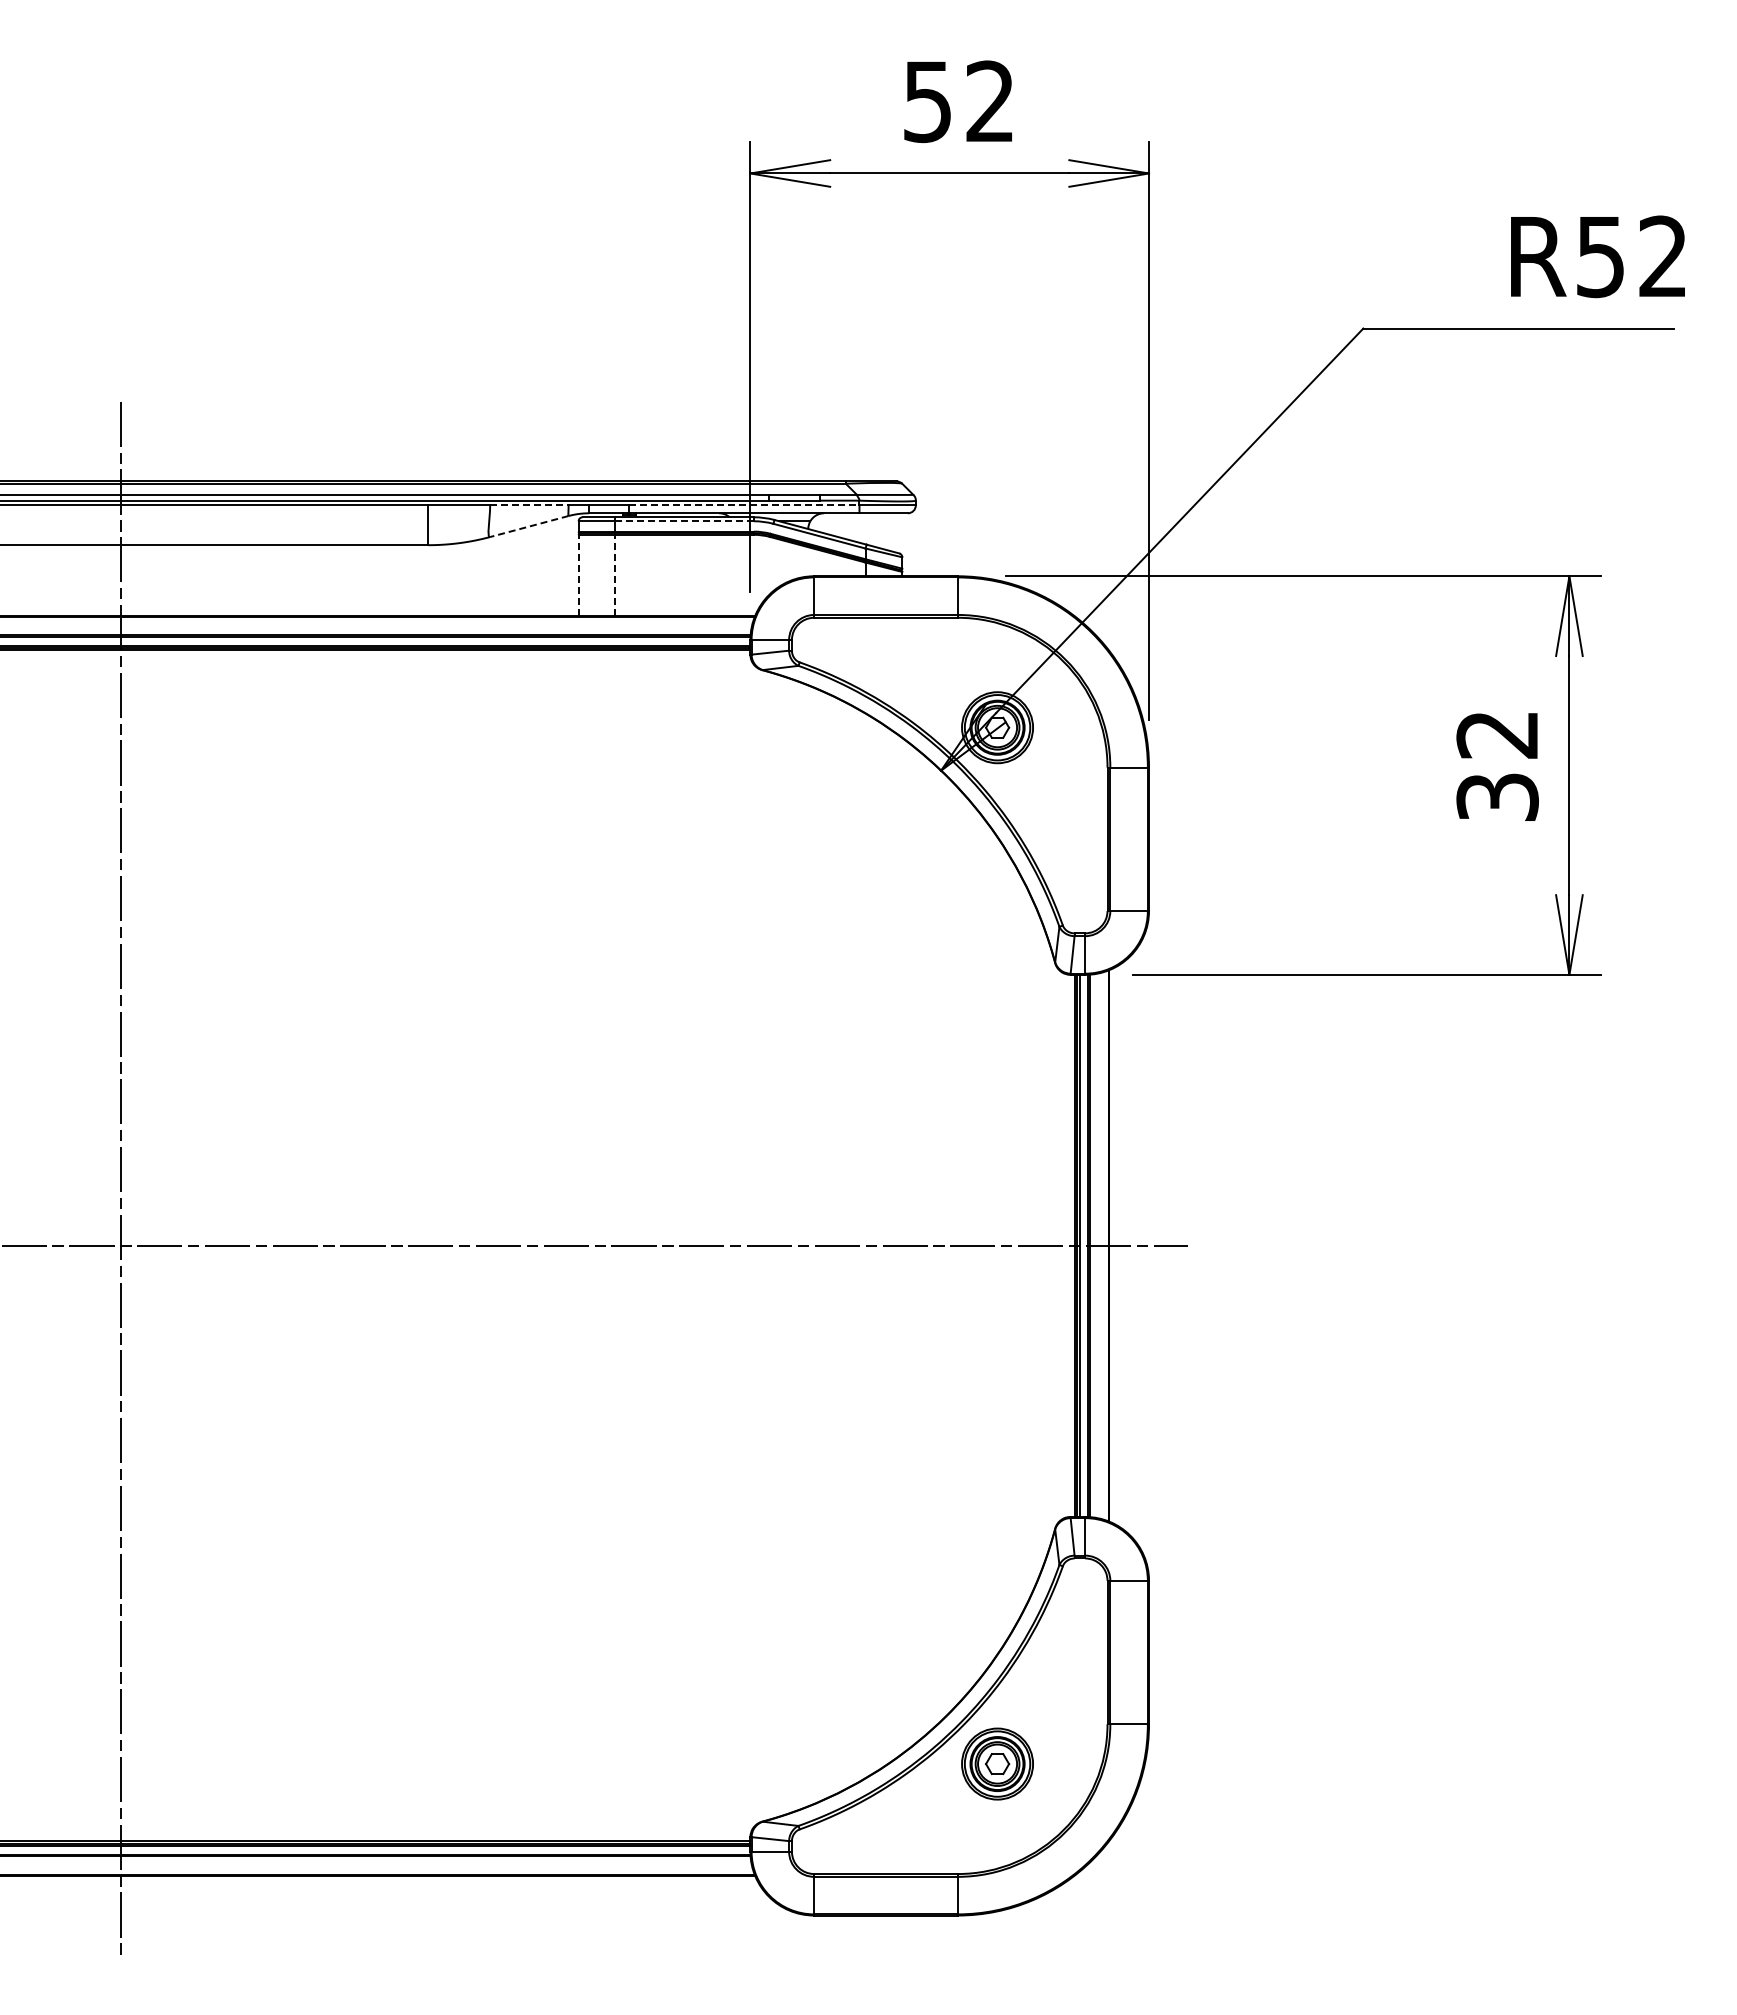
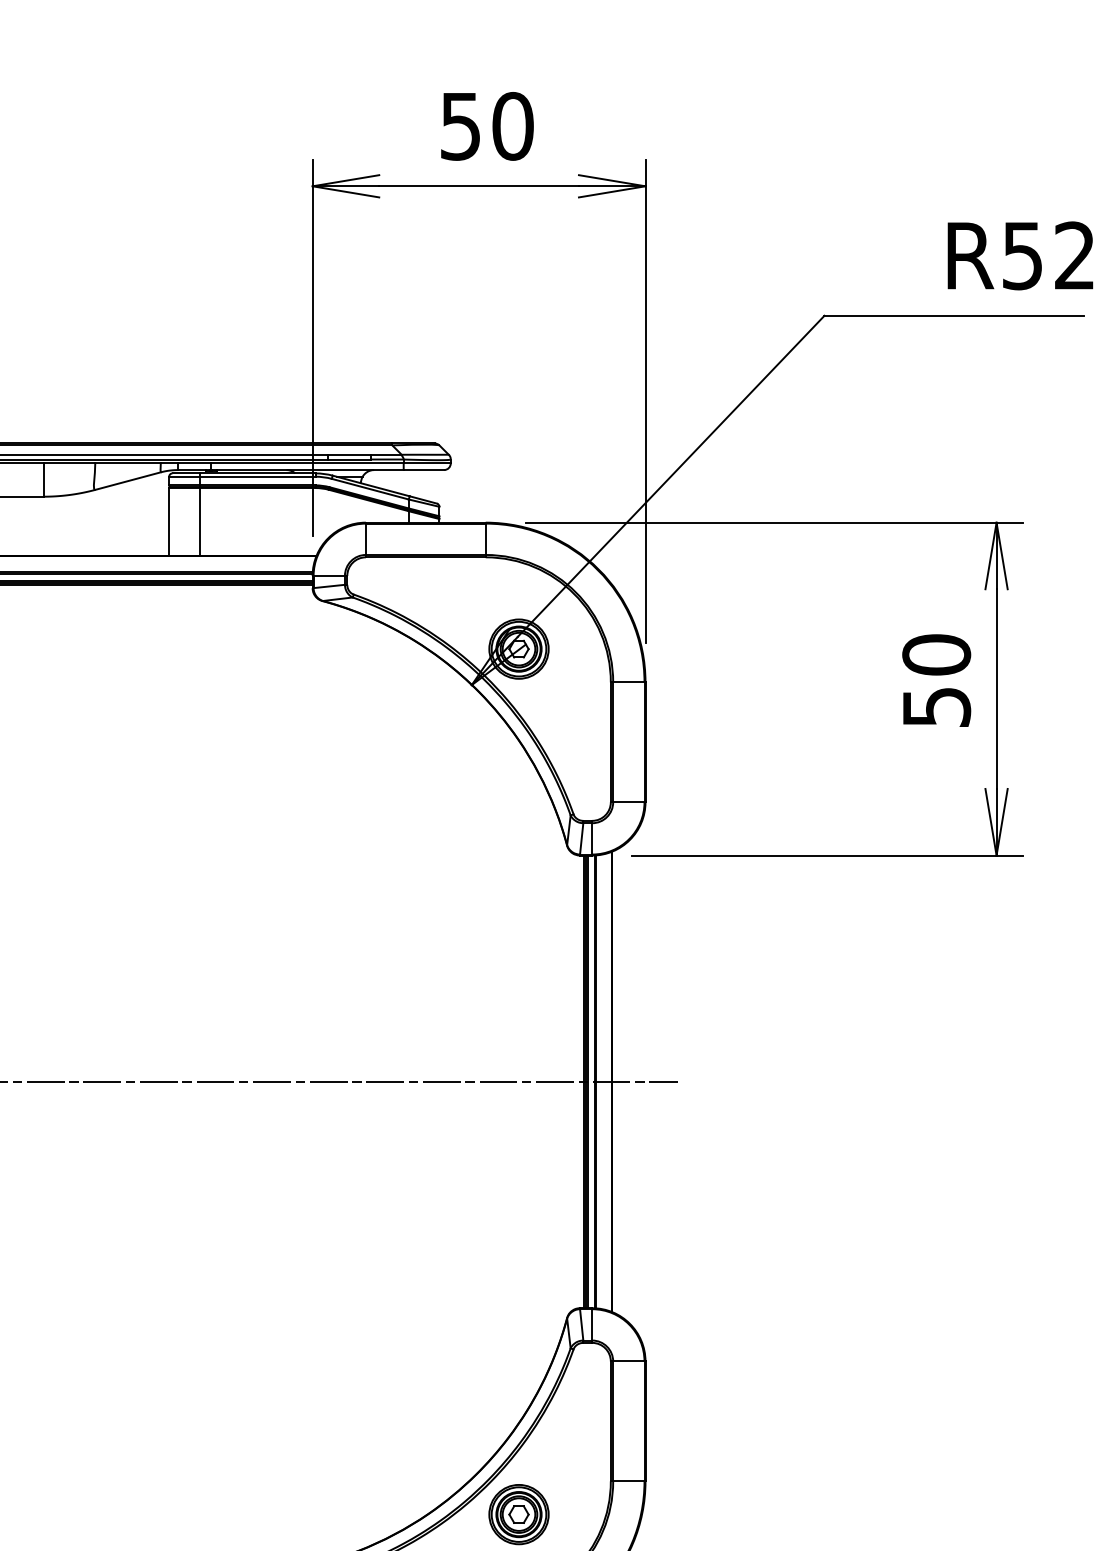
text: (990, 101) -> (513, 126), 52 -> 50
line: (529, 505) -> (128, 463), dashed -> solid
line: (744, 505) -> (307, 463), dashed -> solid
line: (684, 521) -> (257, 476), dashed -> solid
line: (529, 526) -> (128, 481), dashed -> solid
line: (578, 575) -> (169, 522), dashed -> solid
line: (615, 575) -> (199, 522), dashed -> solid
text: (1497, 764) -> (936, 679), 32 -> 50

